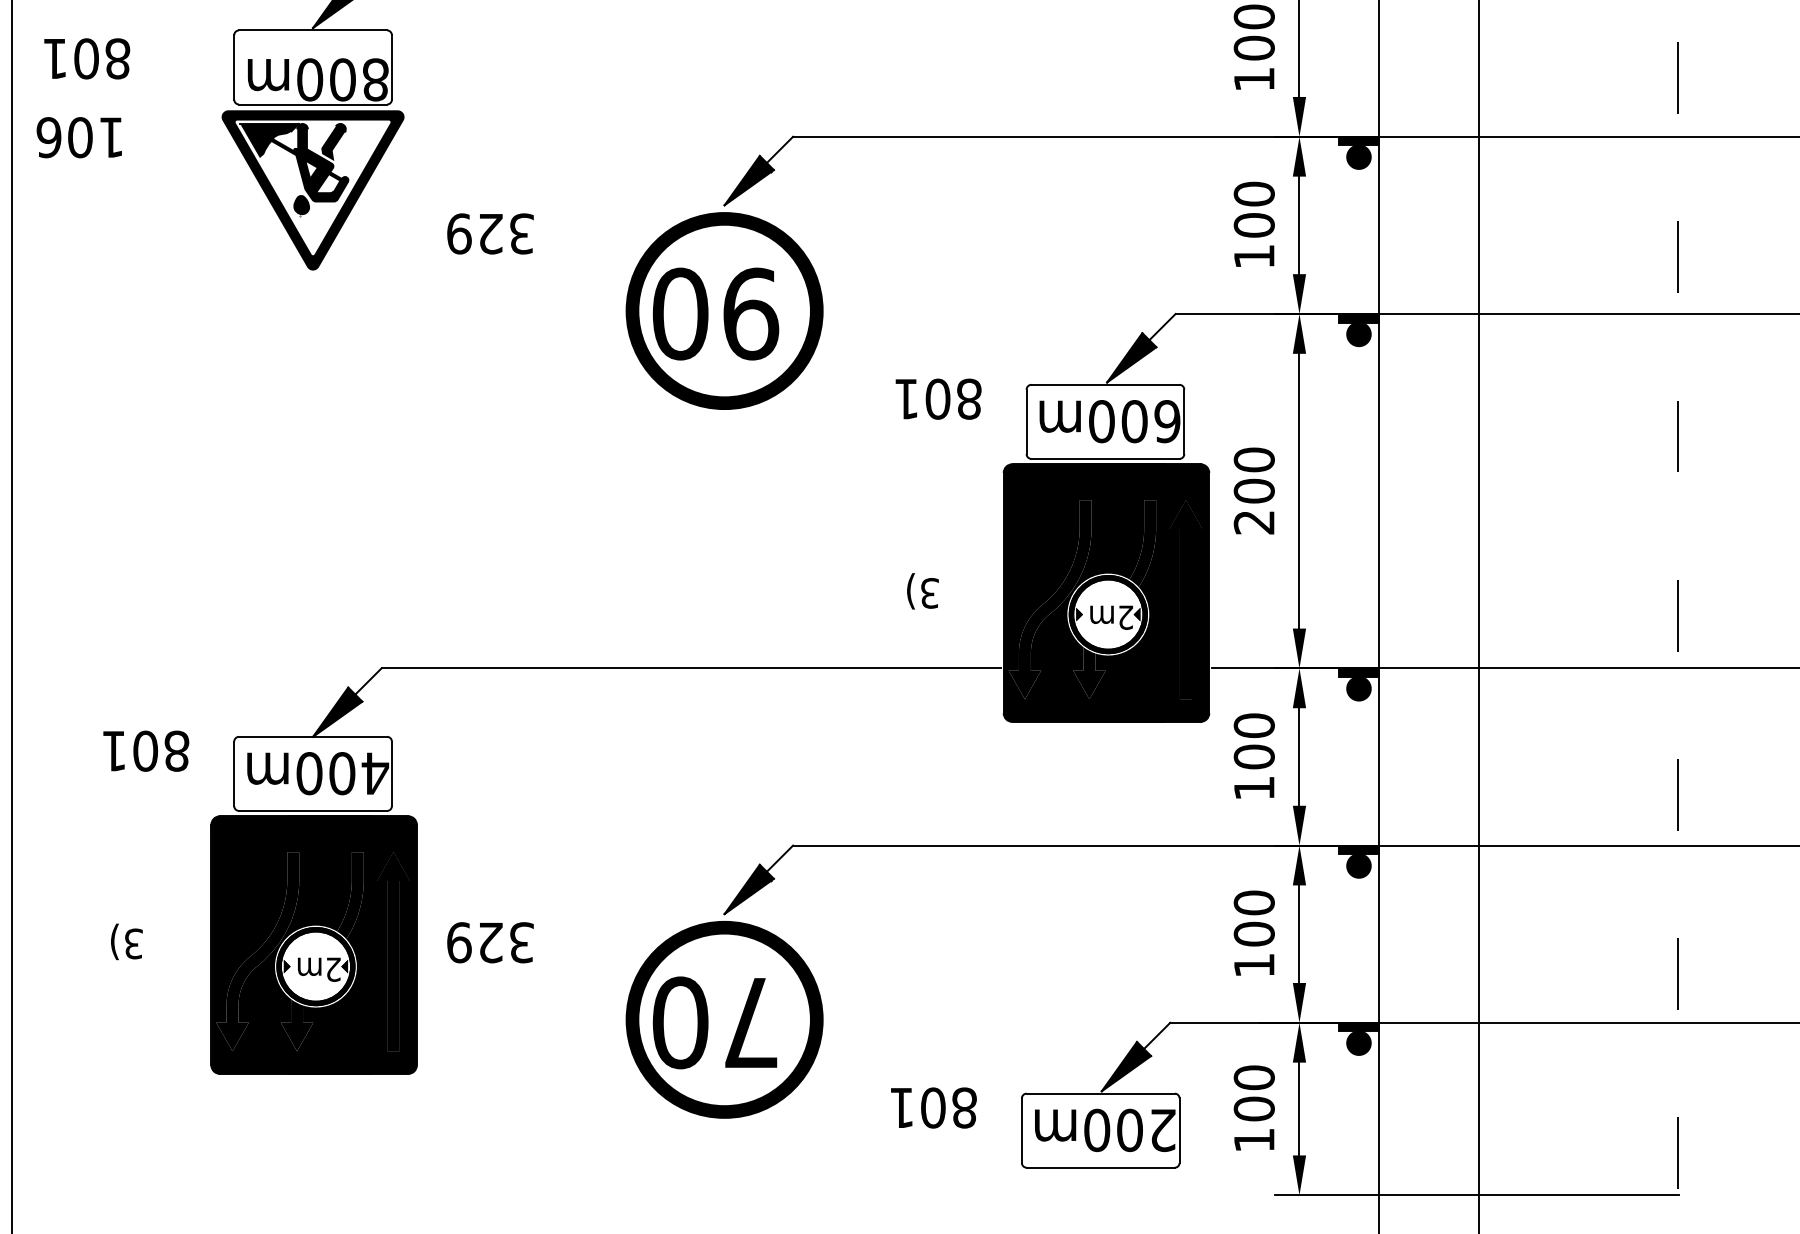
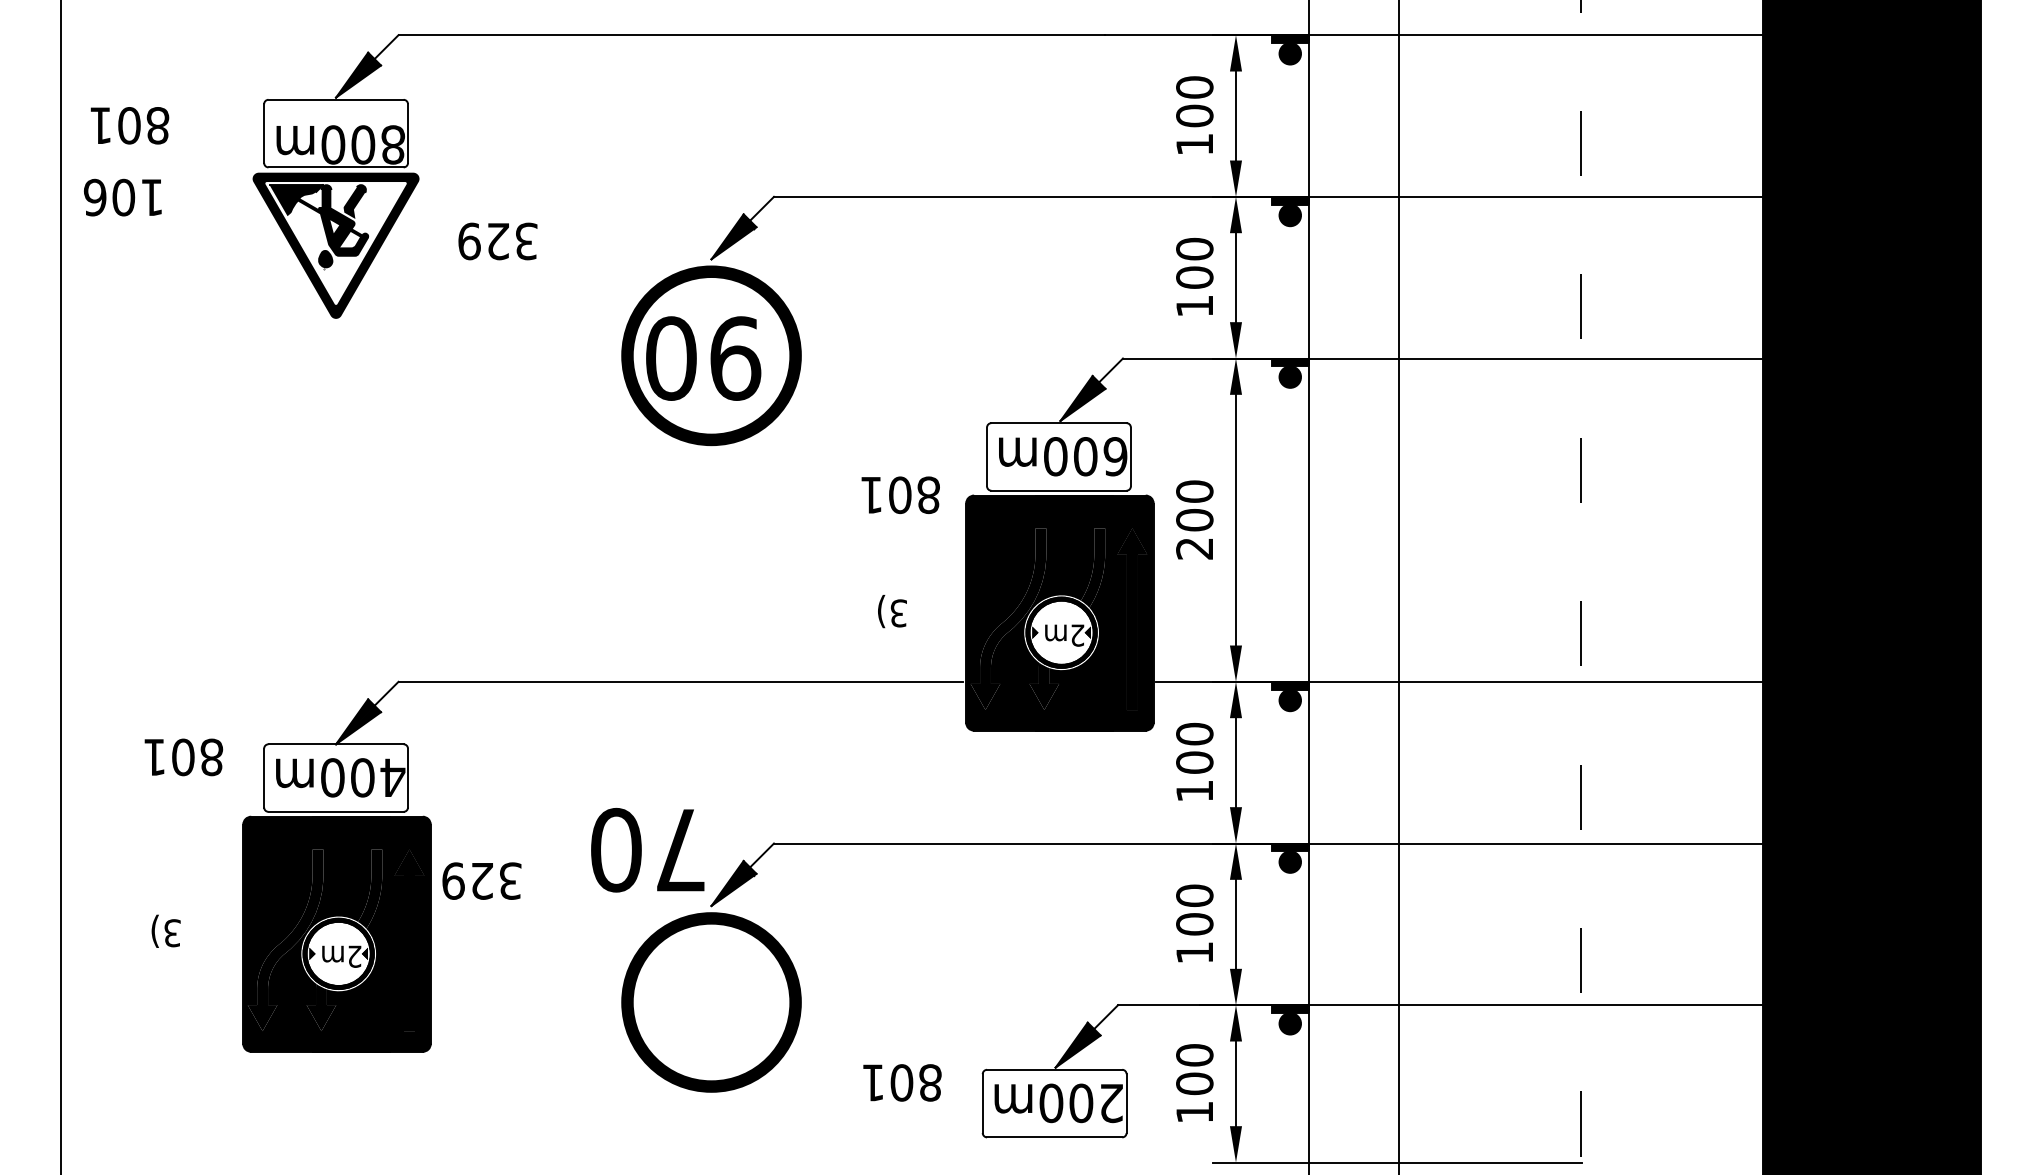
text: (490, 233) -> (497, 241), moved
text: (938, 399) -> (900, 495), moved
text: (490, 942) -> (481, 880), moved
text: (714, 1023) -> (647, 850), moved

